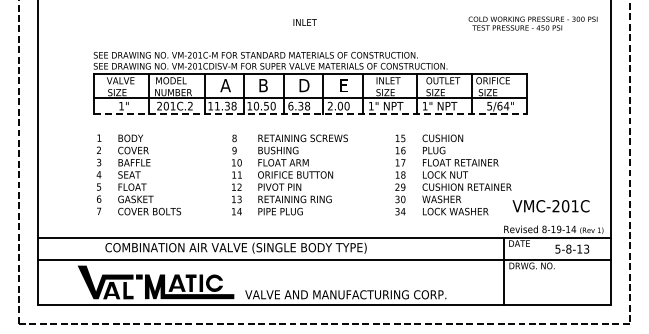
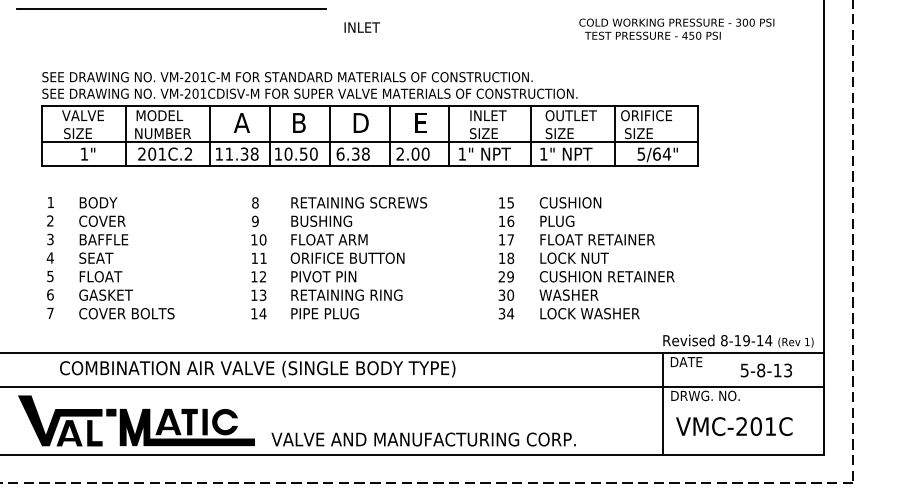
line: (178, 10) -> (170, 9), added
text: (532, 23) -> (675, 29), moved
line: (310, 114) -> (370, 166), dashed -> solid
text: (550, 206) -> (733, 426), moved

